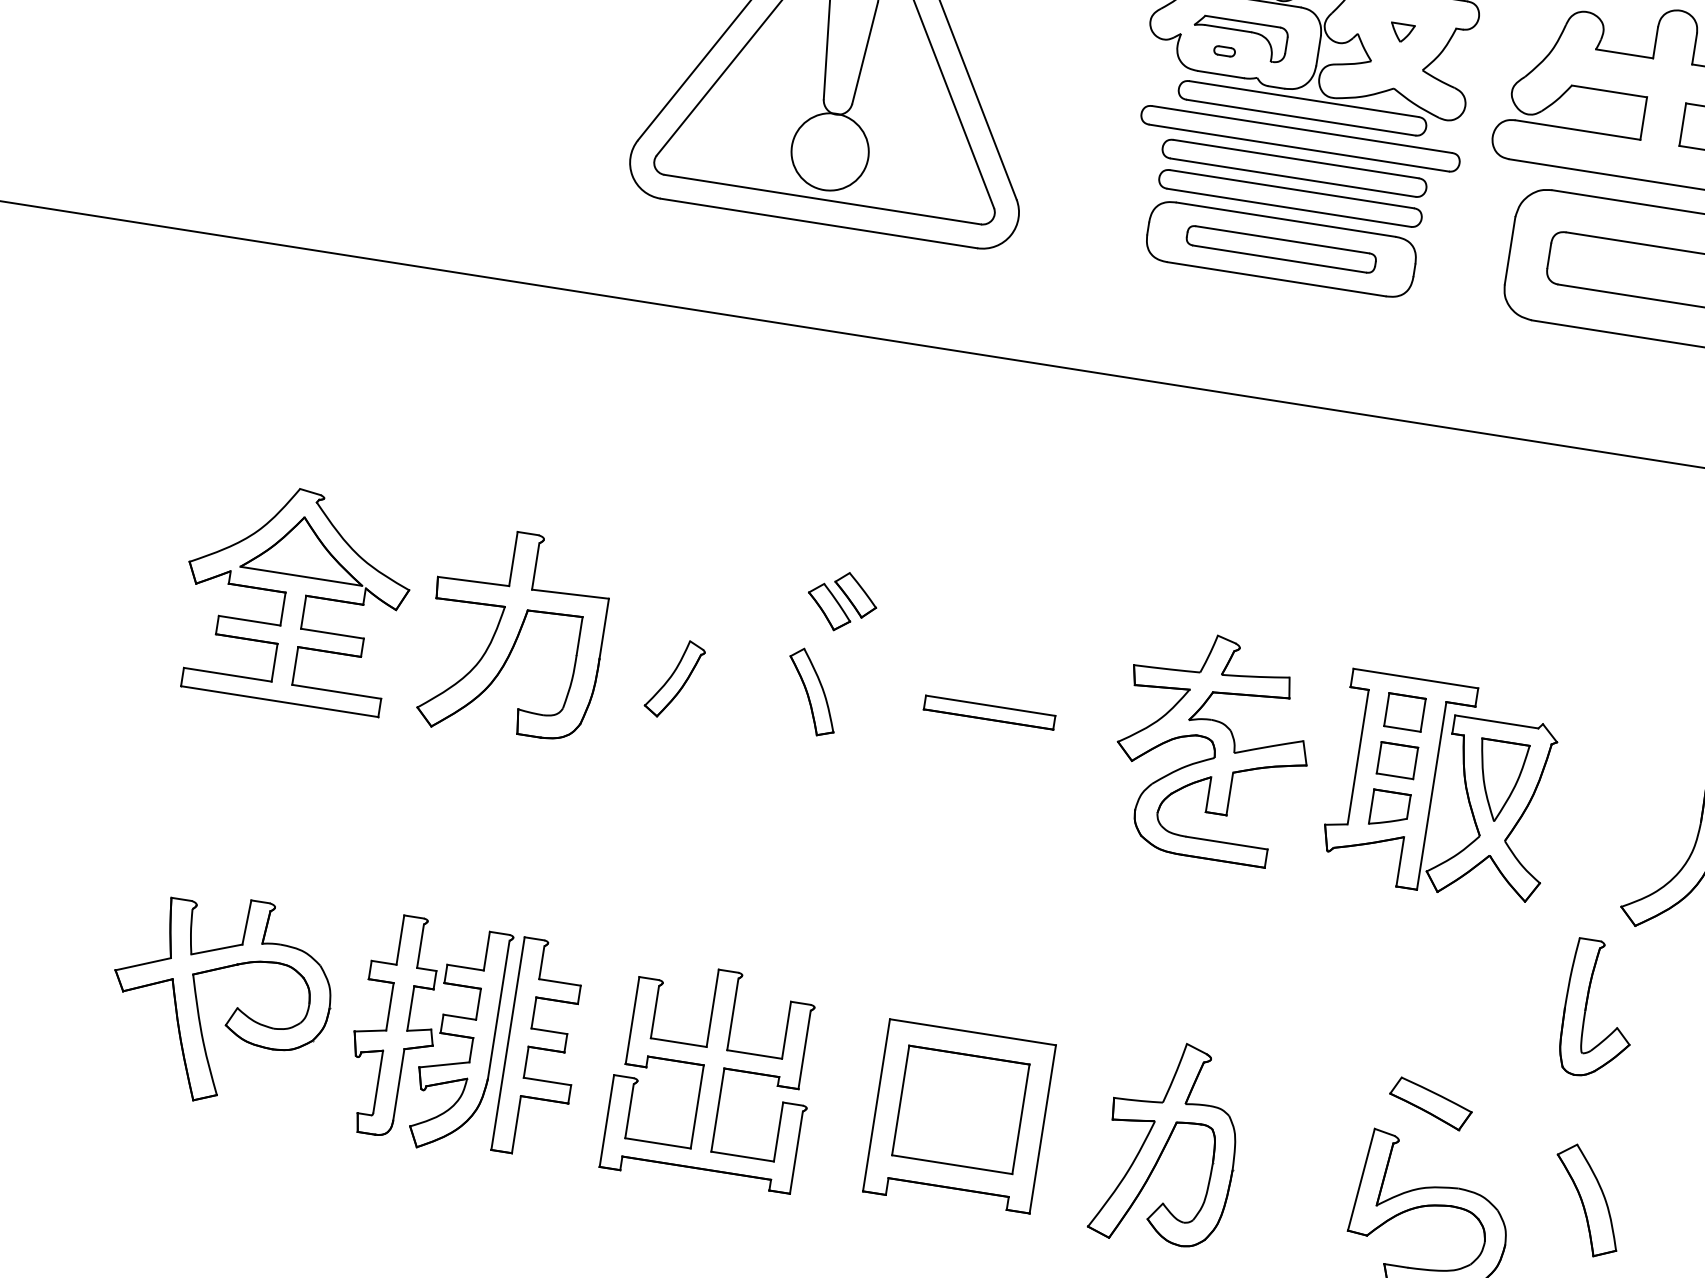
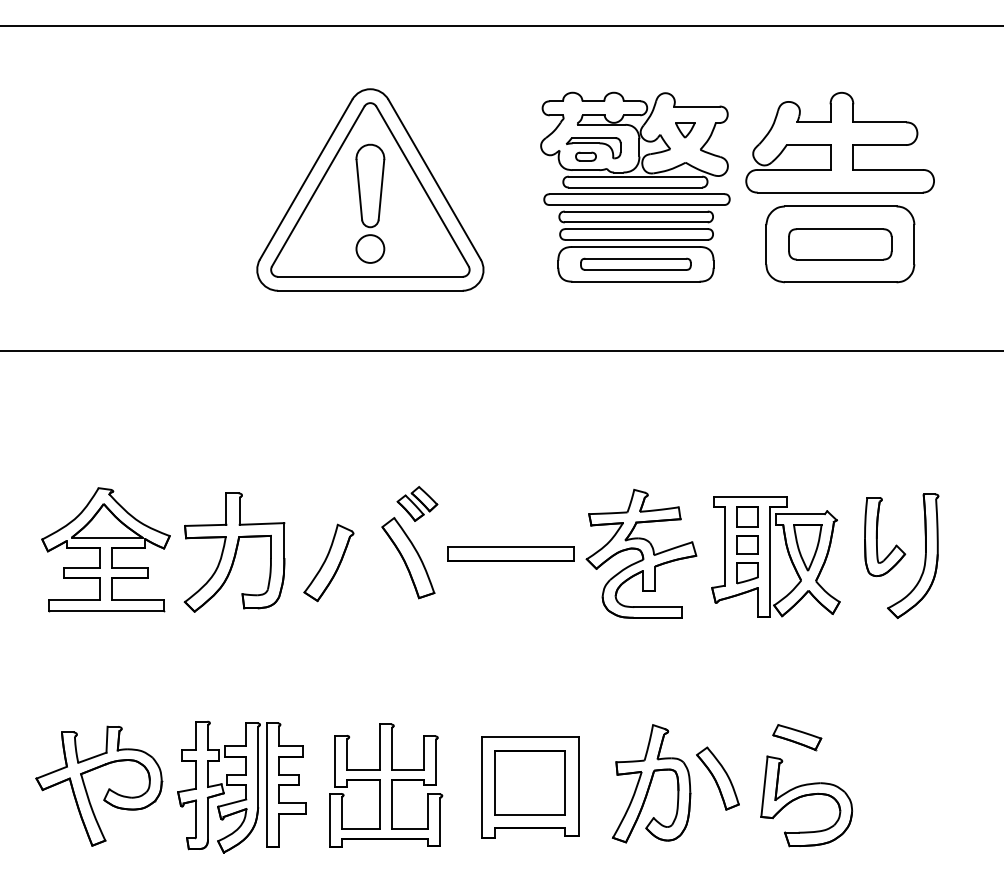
part: (1402, 33) -> (685, 130), size x1.43
part: (1223, 51) -> (585, 156), size x1.67
circle: (830, 151) -> (370, 248), size x0.62
part: (674, 678) -> (328, 562), size x1.67
part: (812, 692) -> (408, 558), size x1.67
part: (988, 711) -> (510, 553), size x1.67
part: (1586, 1008) -> (877, 537), moved
part: (1586, 1200) -> (717, 778), moved

